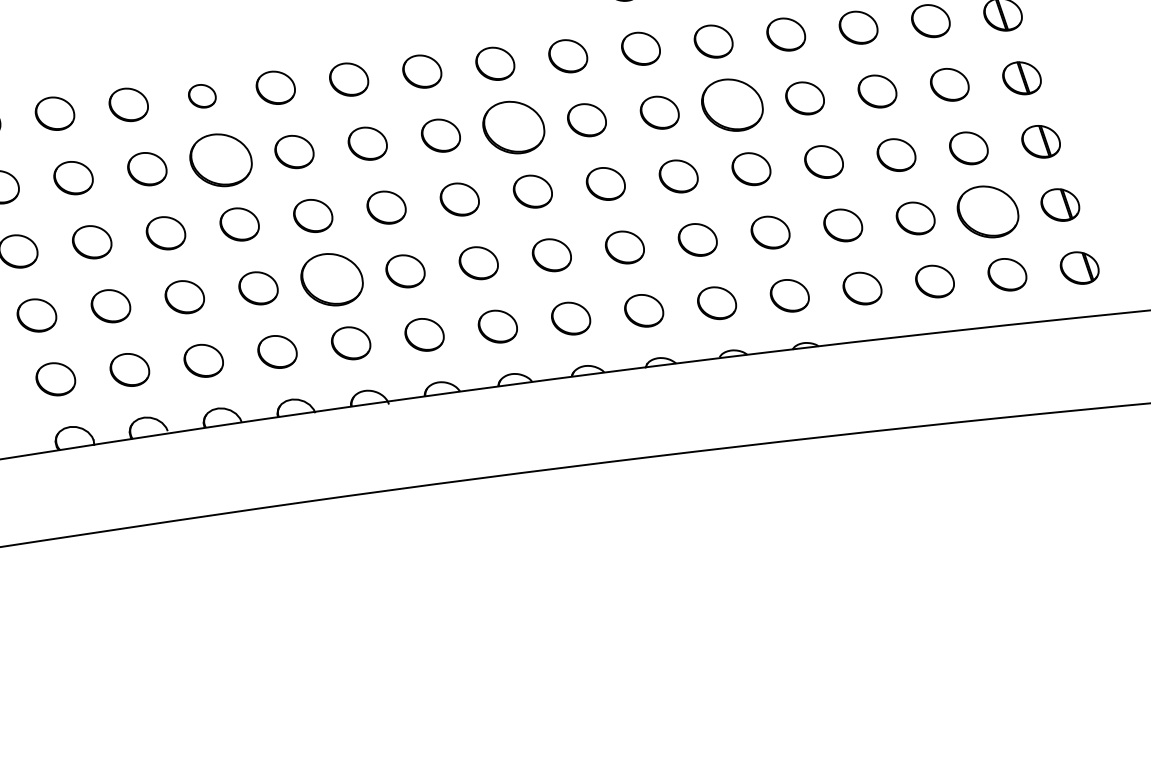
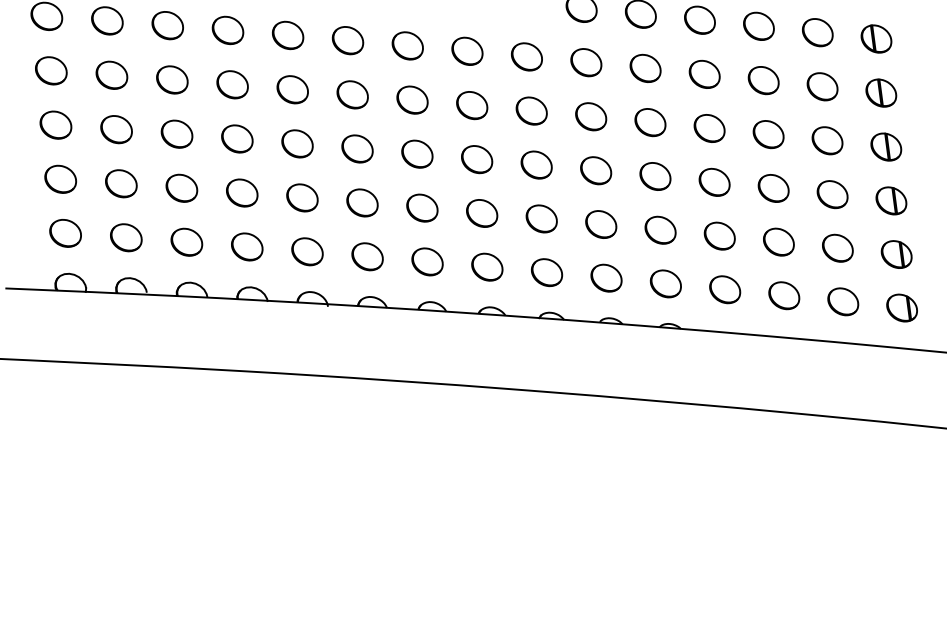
part: (201, 96) -> (227, 30), size x1.43
part: (732, 105) -> (650, 122), size x0.62
part: (514, 127) -> (472, 105), size x0.62
part: (220, 160) -> (232, 84), size x0.62
part: (987, 210) -> (837, 247), size x0.62
part: (332, 279) -> (302, 197), size x0.62

